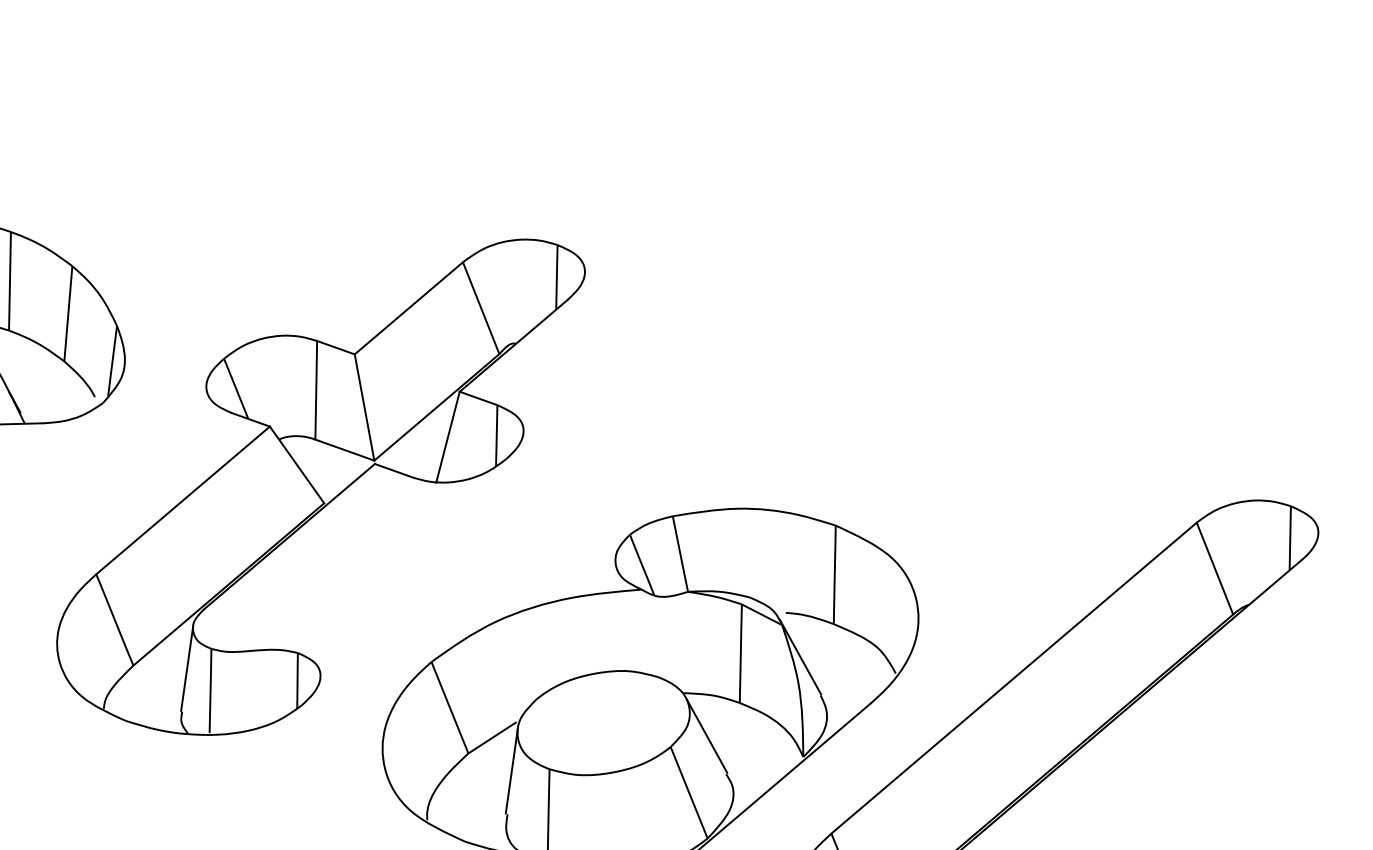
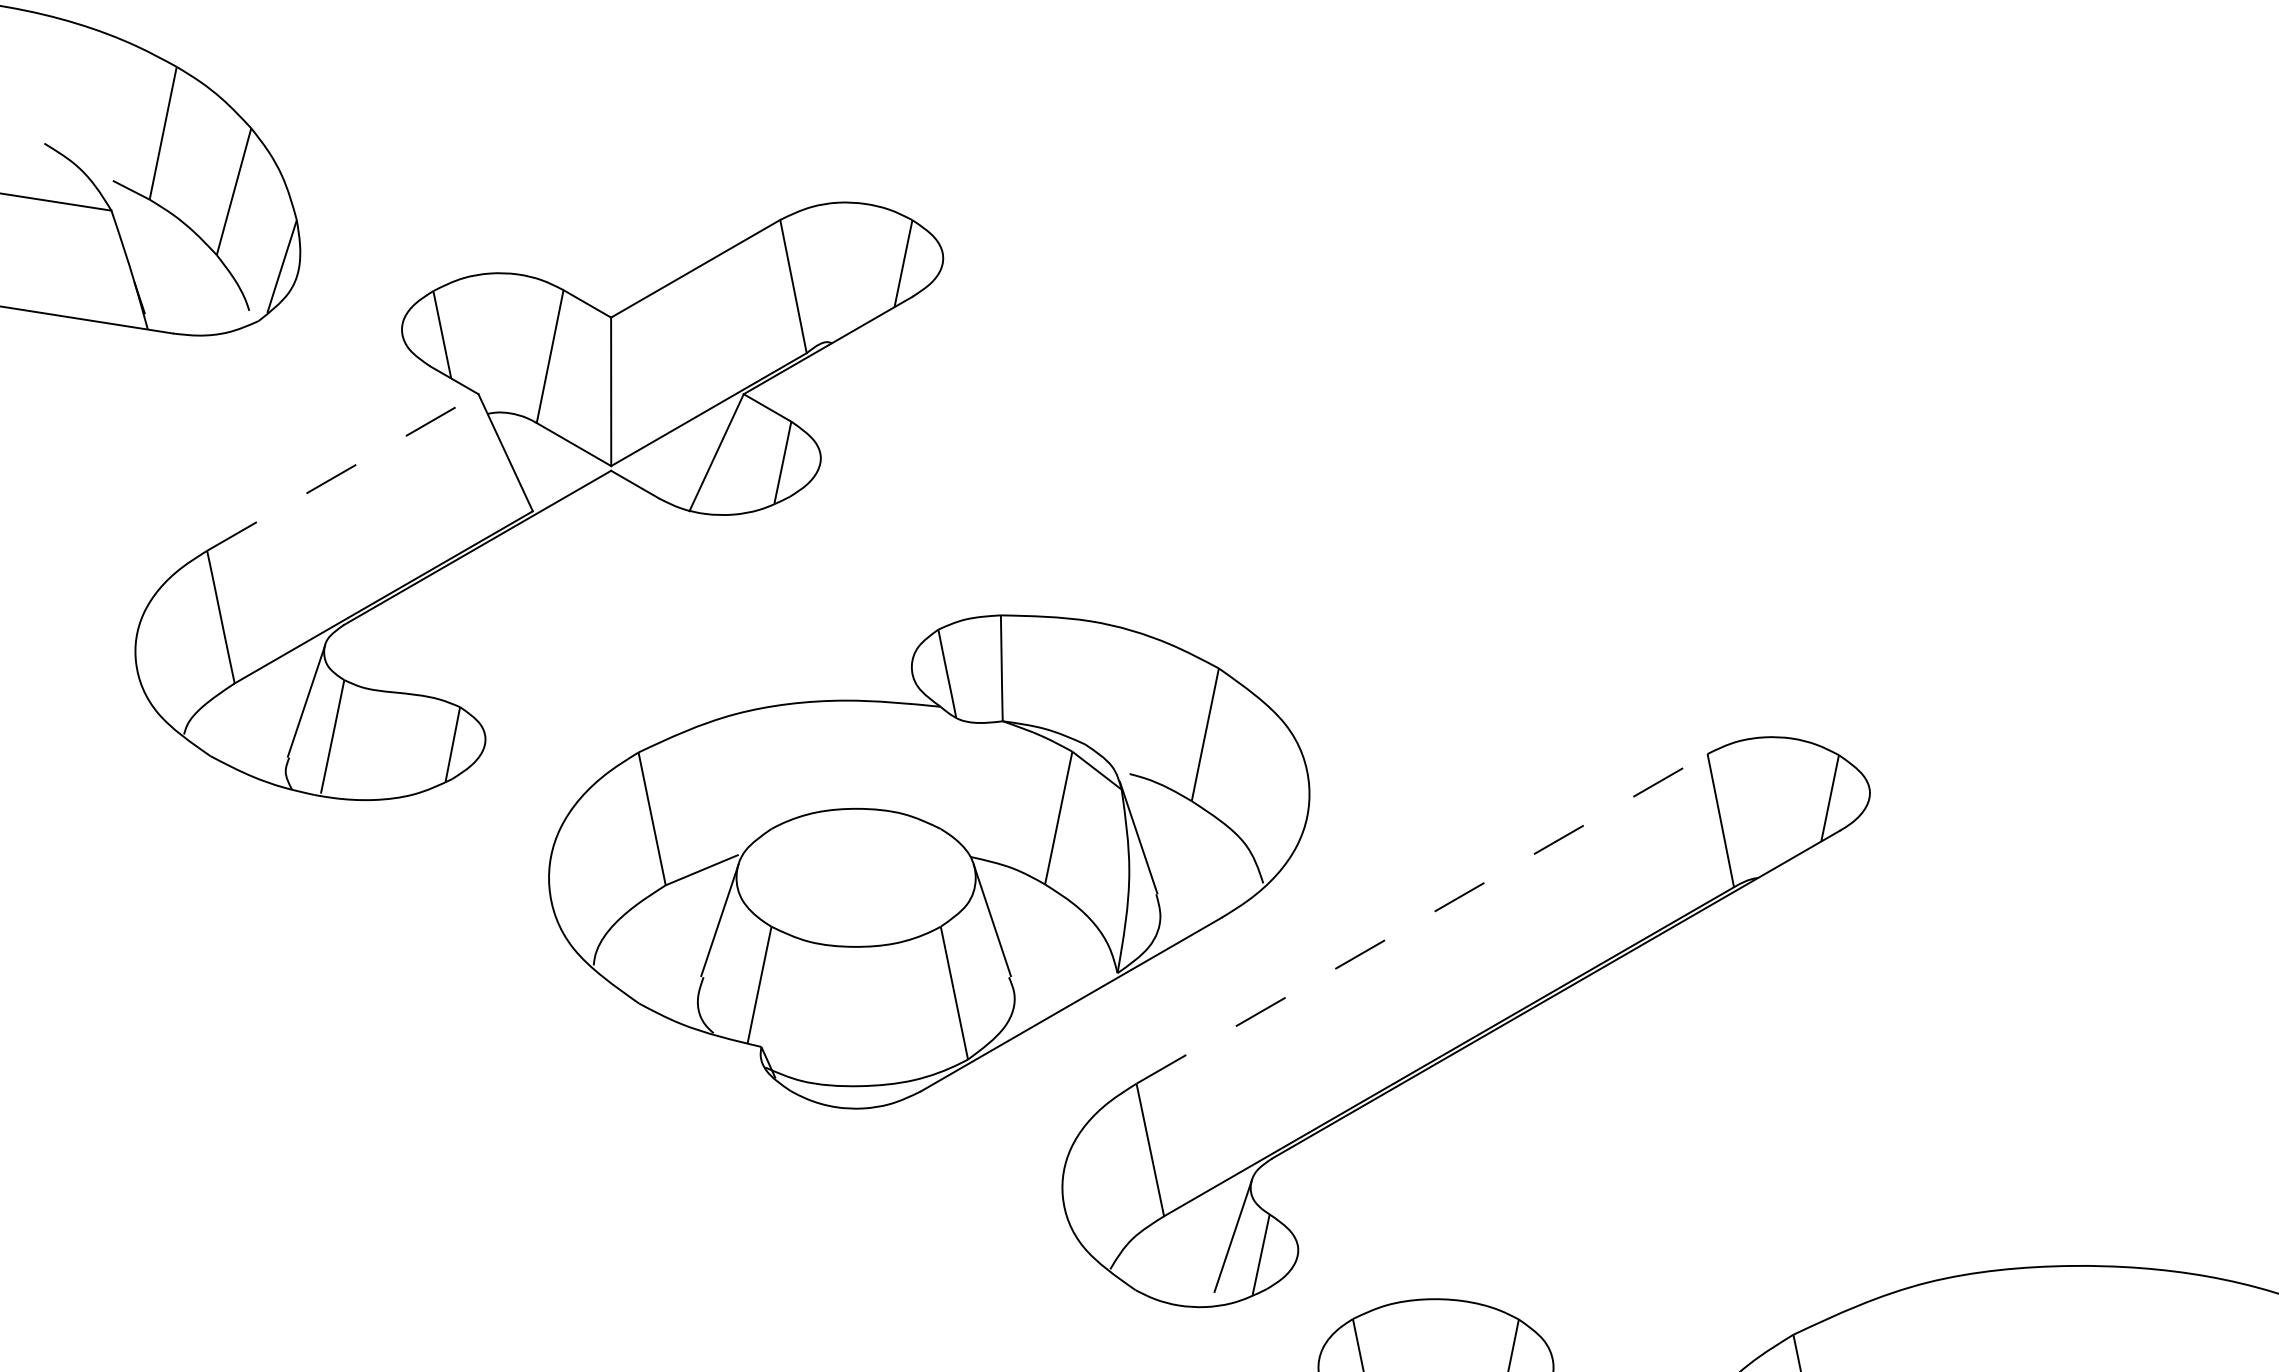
line: (182, 500) -> (342, 472), solid -> dashed
line: (1014, 677) -> (1422, 918), solid -> dashed

